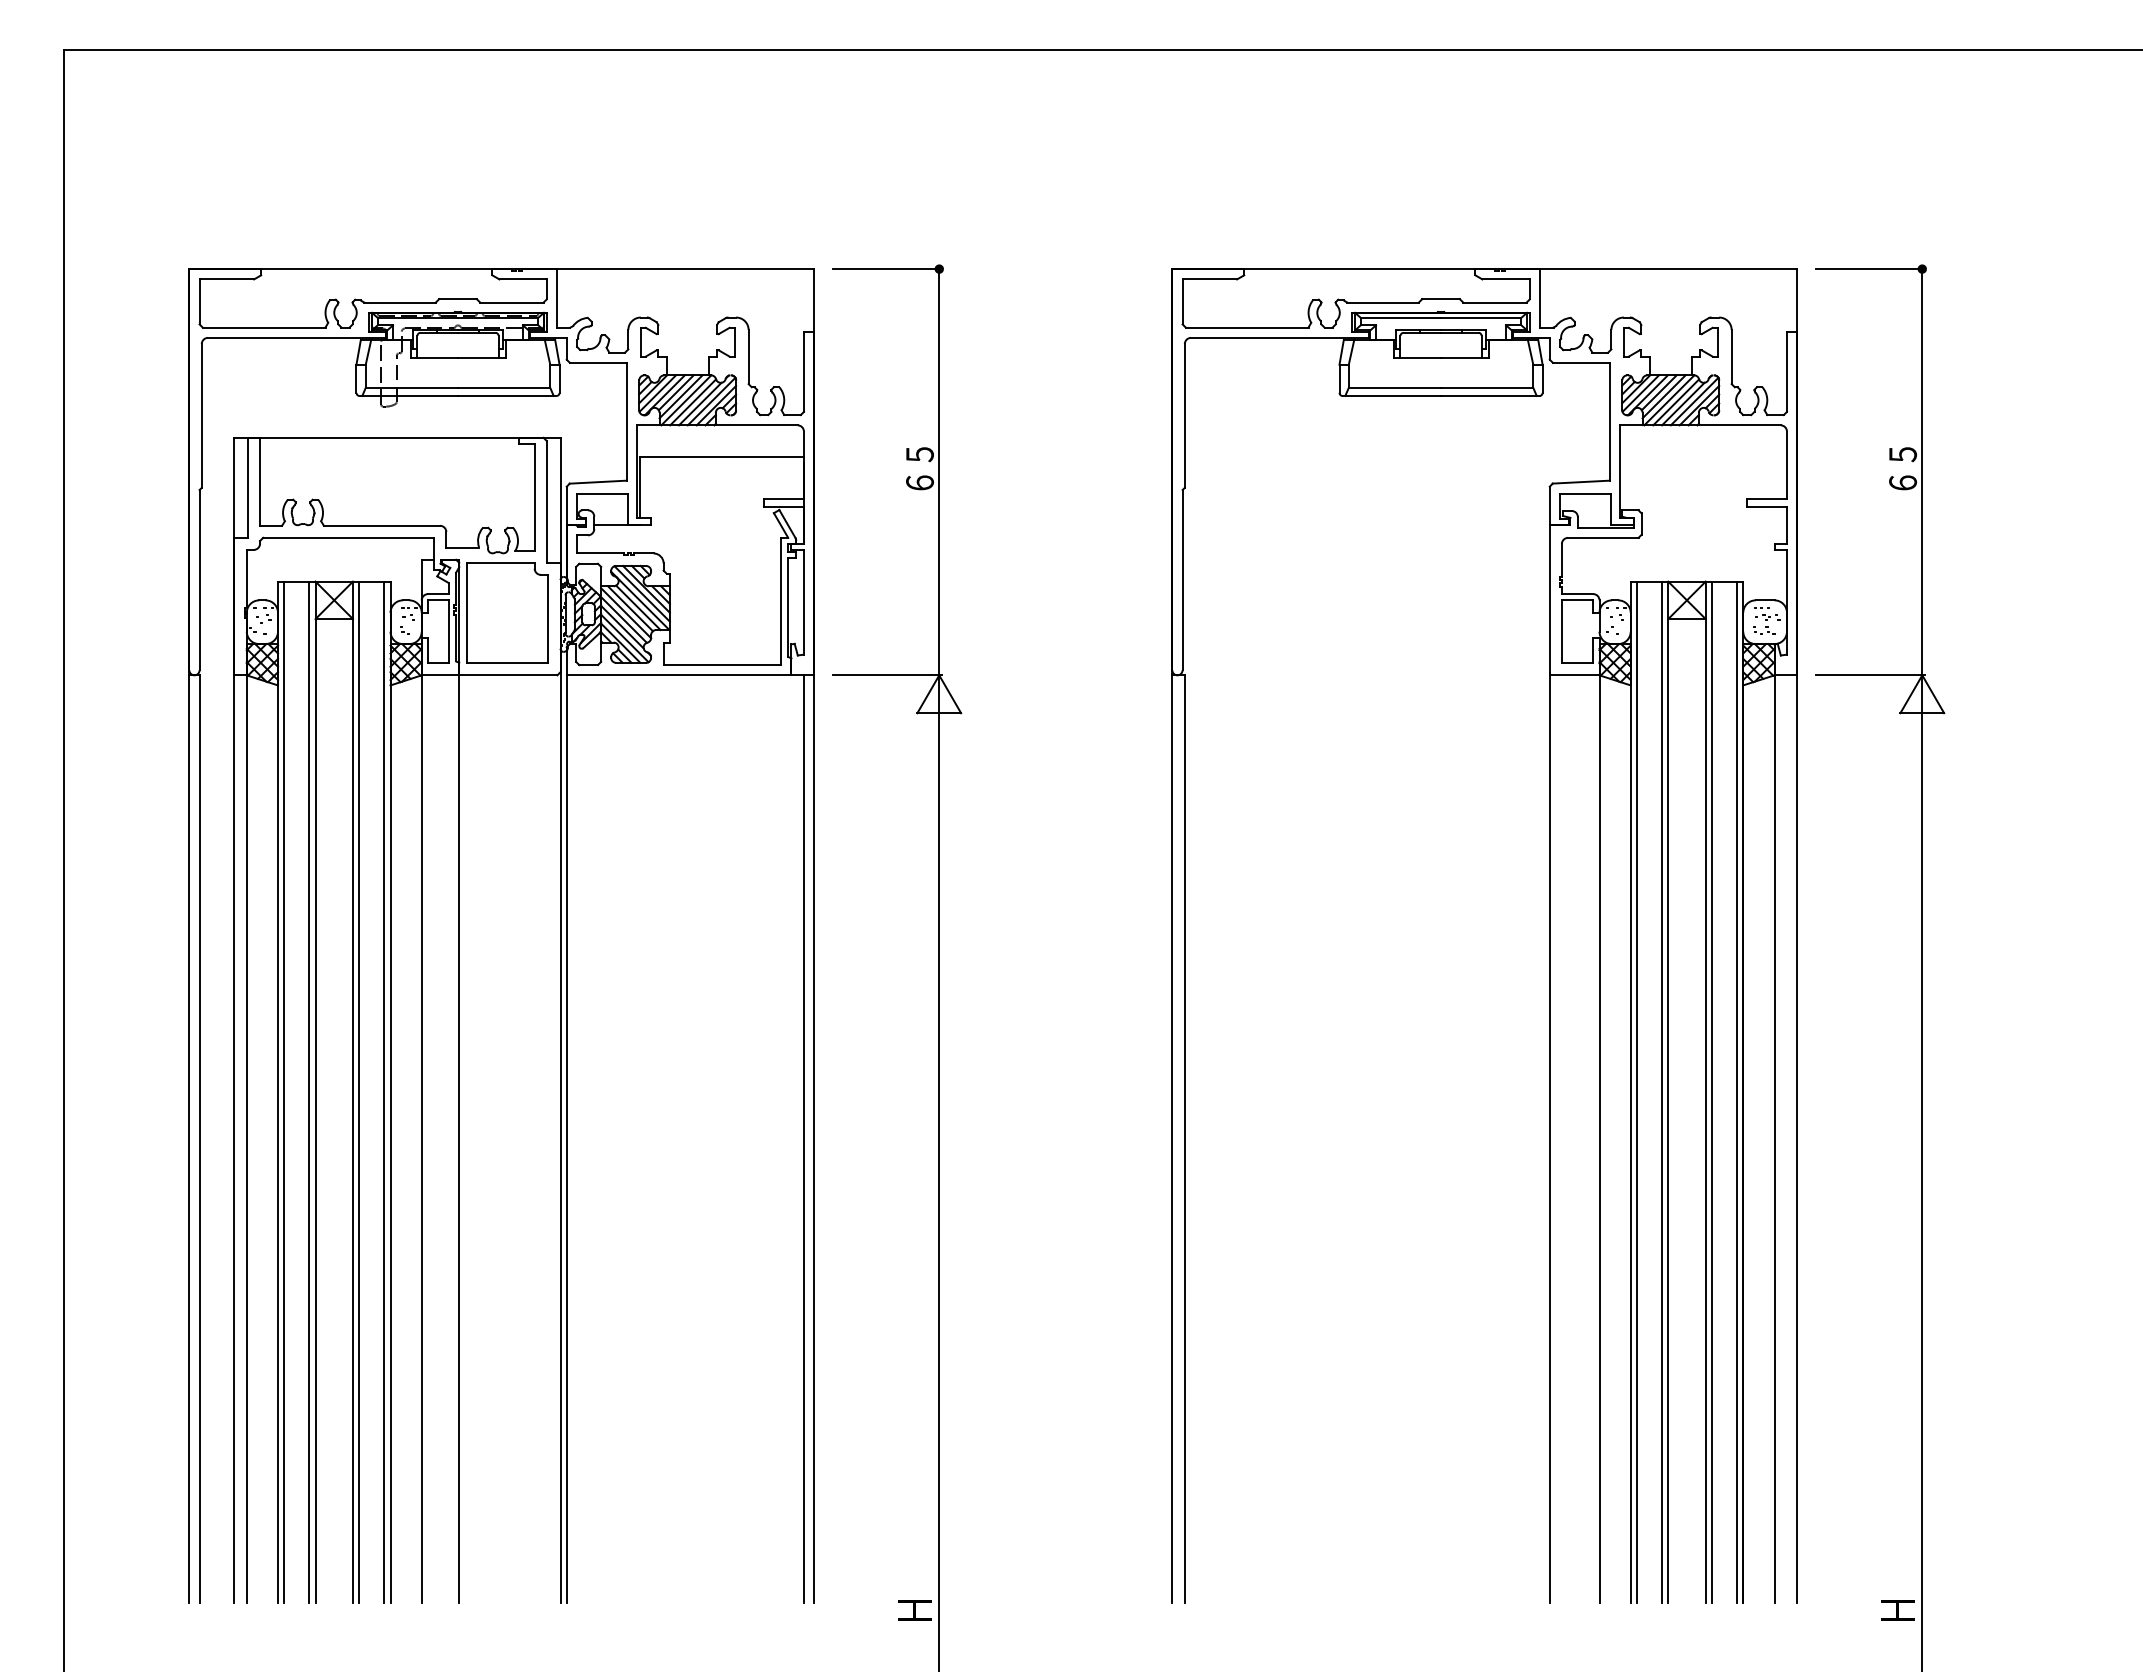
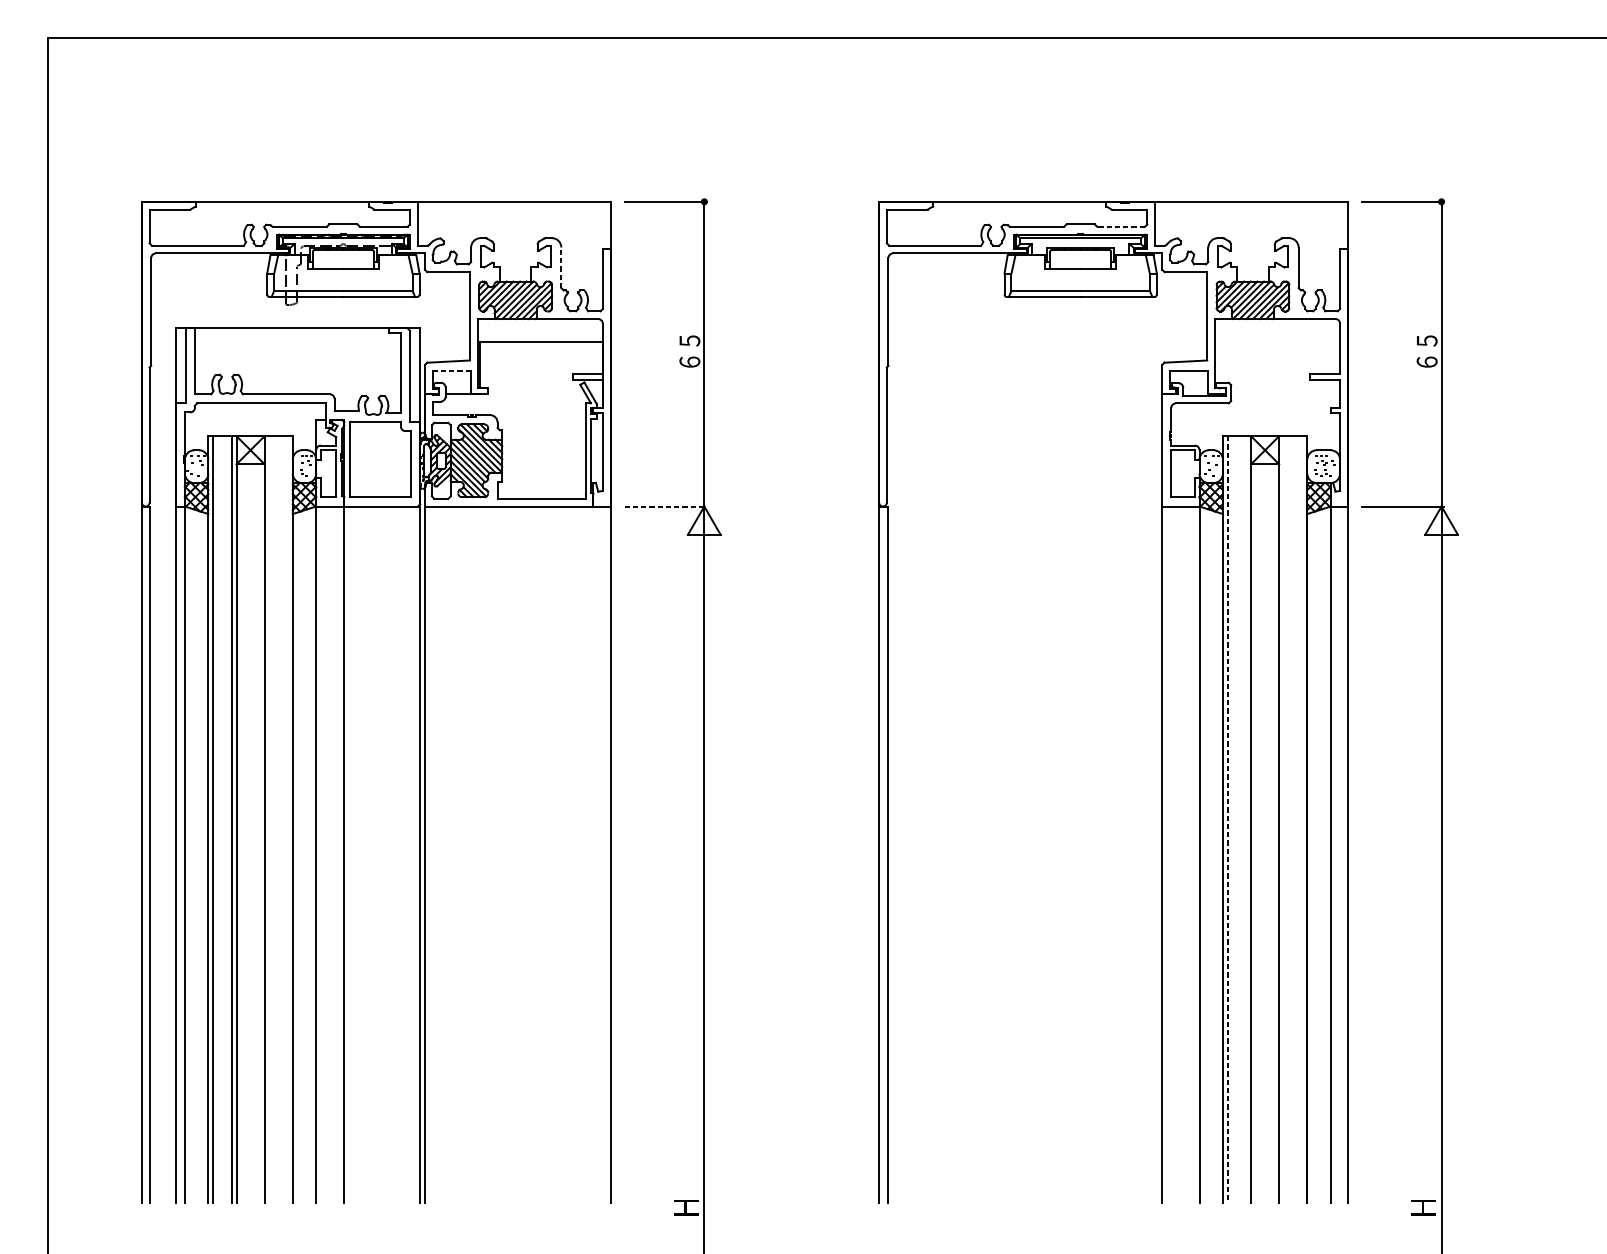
line: (1494, 302) -> (1120, 226), solid -> dashed
line: (748, 356) -> (561, 267), solid -> dashed
line: (603, 494) -> (452, 370), solid -> dashed
line: (887, 675) -> (665, 506), solid -> dashed
line: (359, 1092) -> (269, 819), removed
line: (384, 1092) -> (288, 819), removed
line: (1636, 1092) -> (1227, 819), solid -> dashed
line: (1661, 1092) -> (1246, 819), removed
line: (1711, 1092) -> (1283, 819), removed
line: (1736, 1092) -> (1302, 819), removed
line: (803, 1139) -> (602, 854), removed

